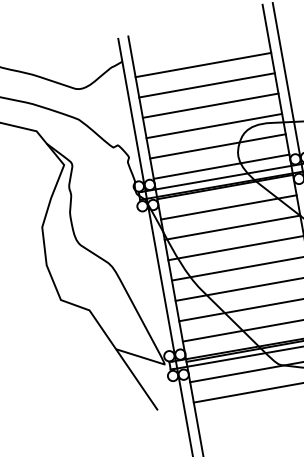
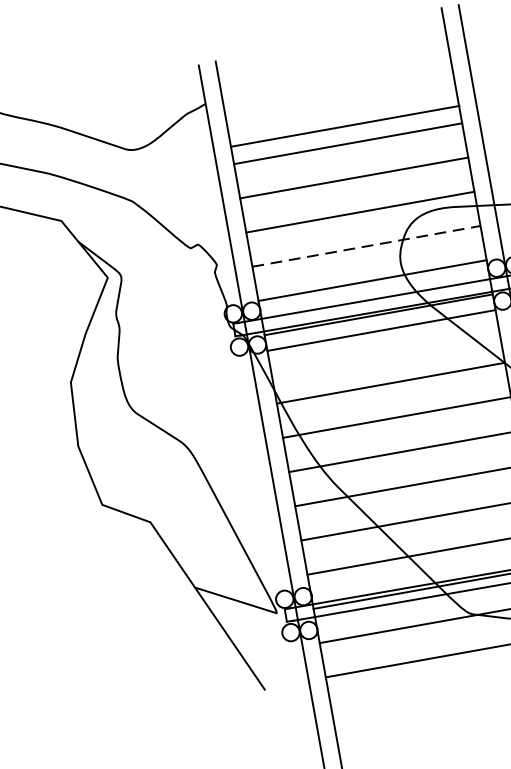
line: (203, 64) -> (345, 125), moved
line: (217, 146) -> (365, 246), solid -> dashed
line: (228, 207) -> (380, 330), moved

